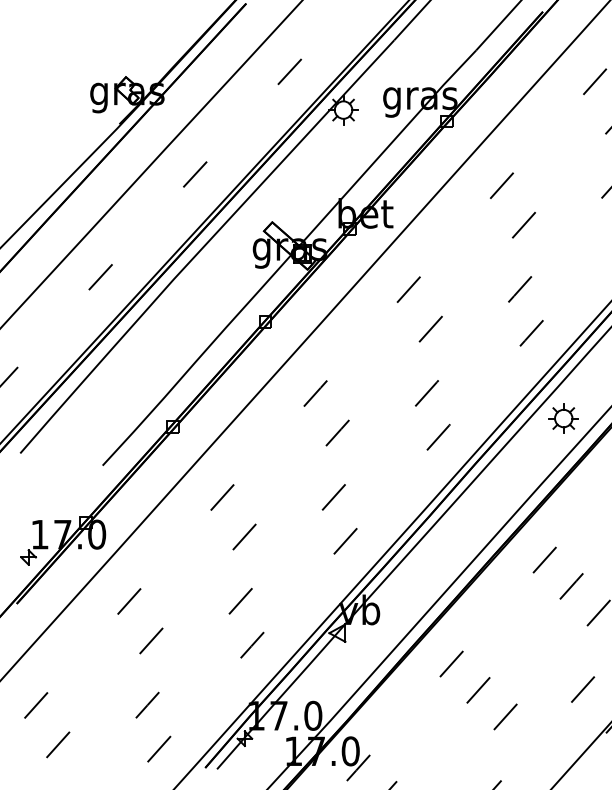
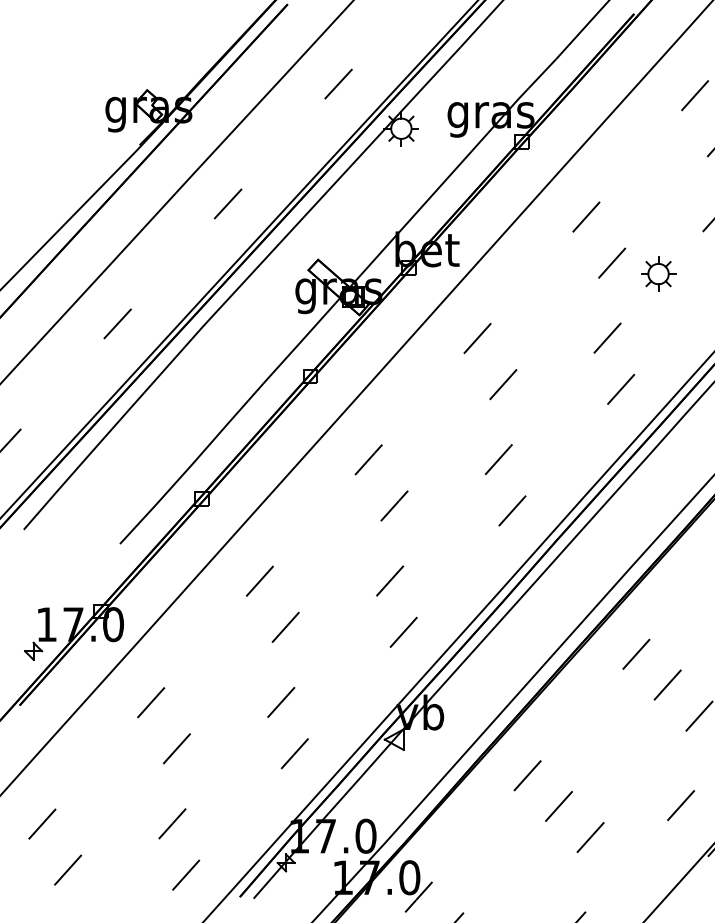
part: (563, 418) -> (658, 274), moved

